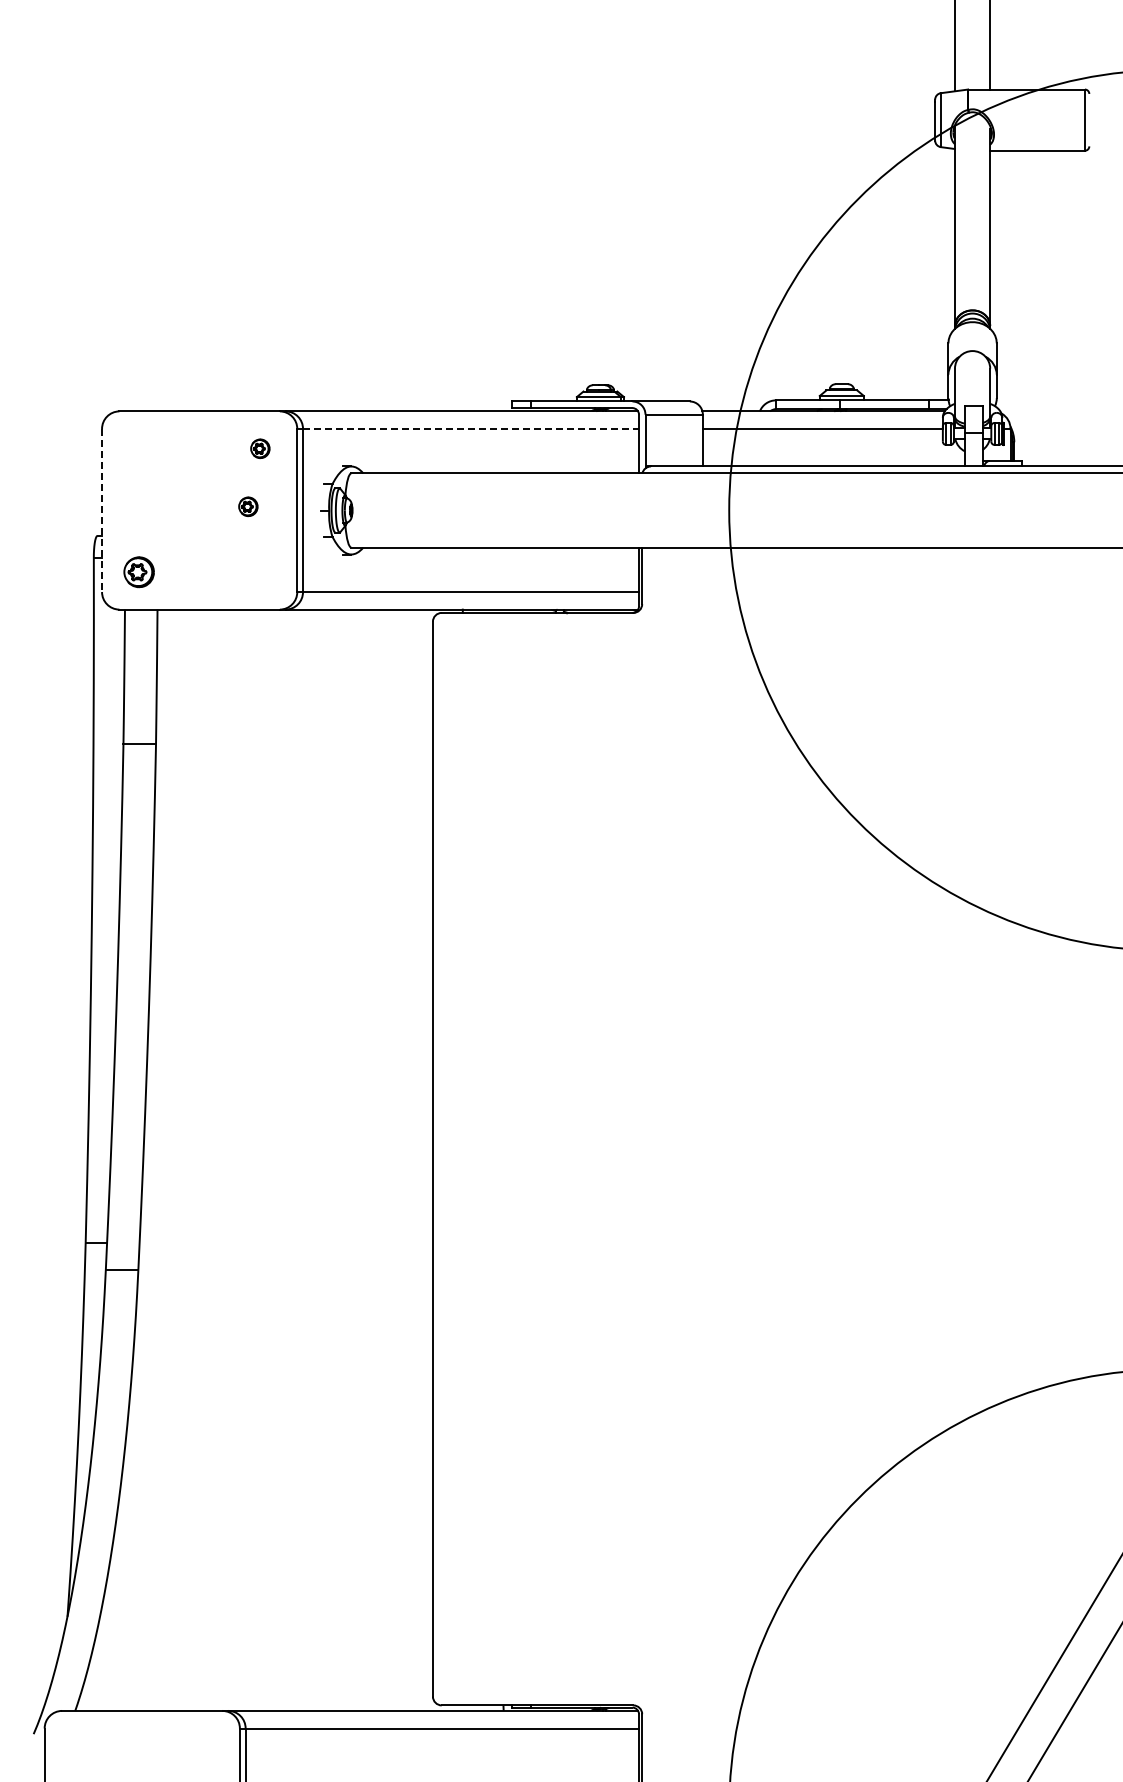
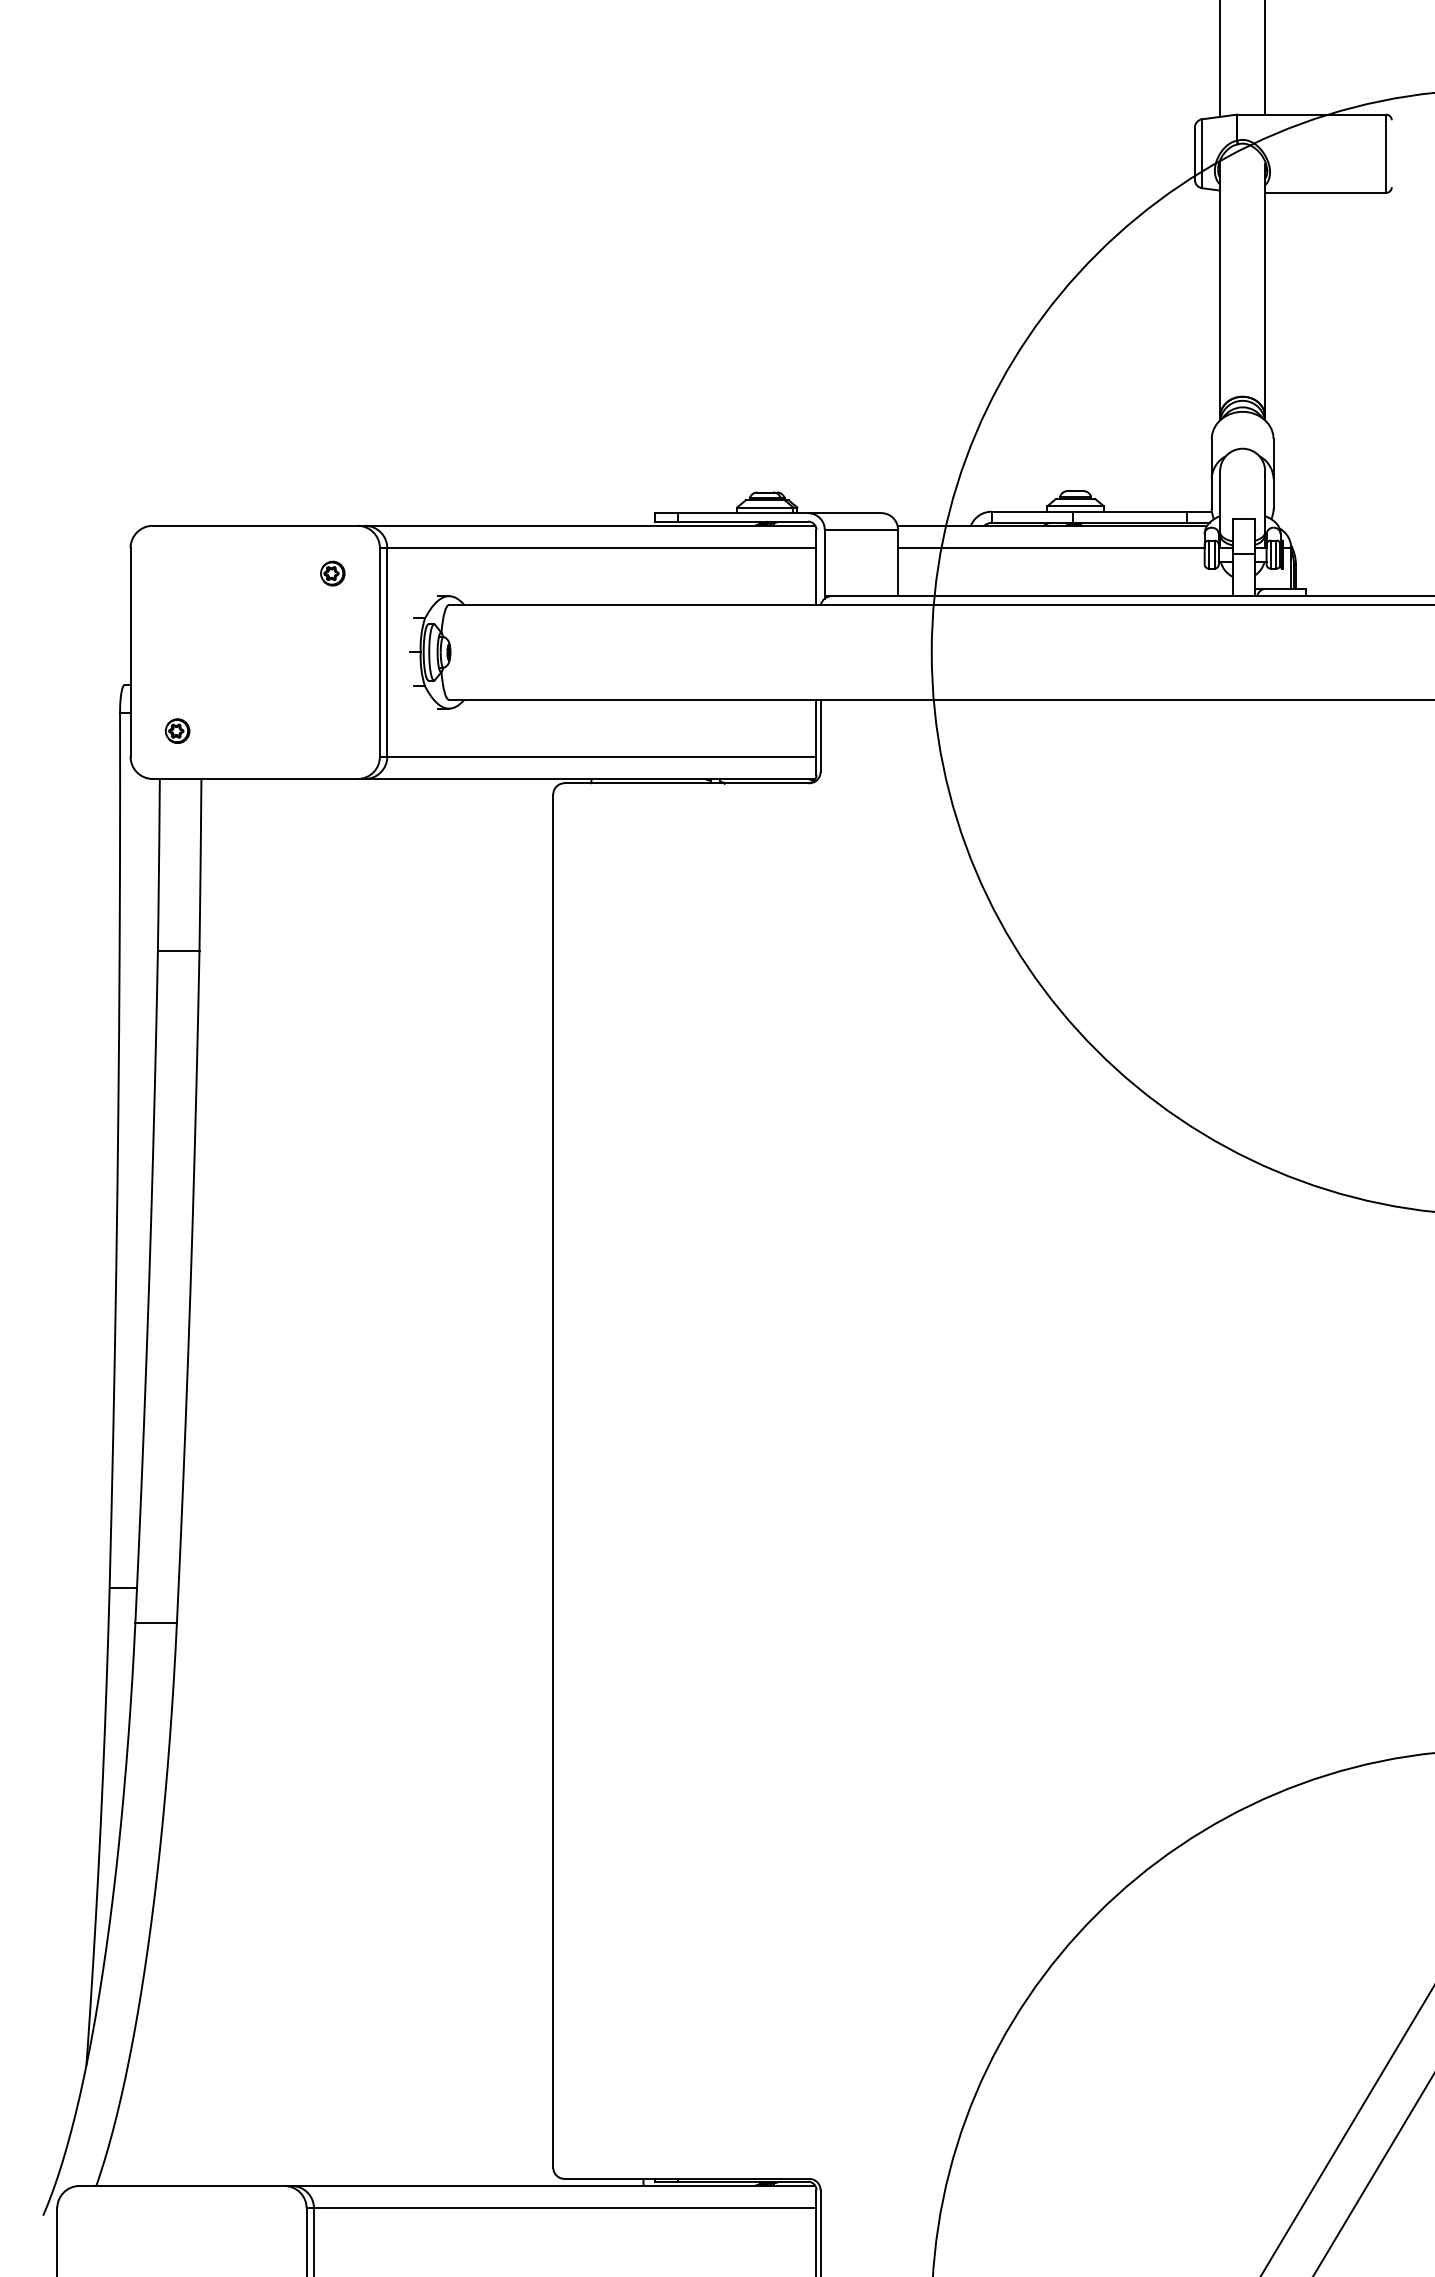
line: (471, 429) -> (602, 548), dashed -> solid
part: (248, 506) -> (317, 647), removed
line: (102, 511) -> (131, 653), dashed -> solid
part: (138, 571) -> (177, 730), size x0.62

